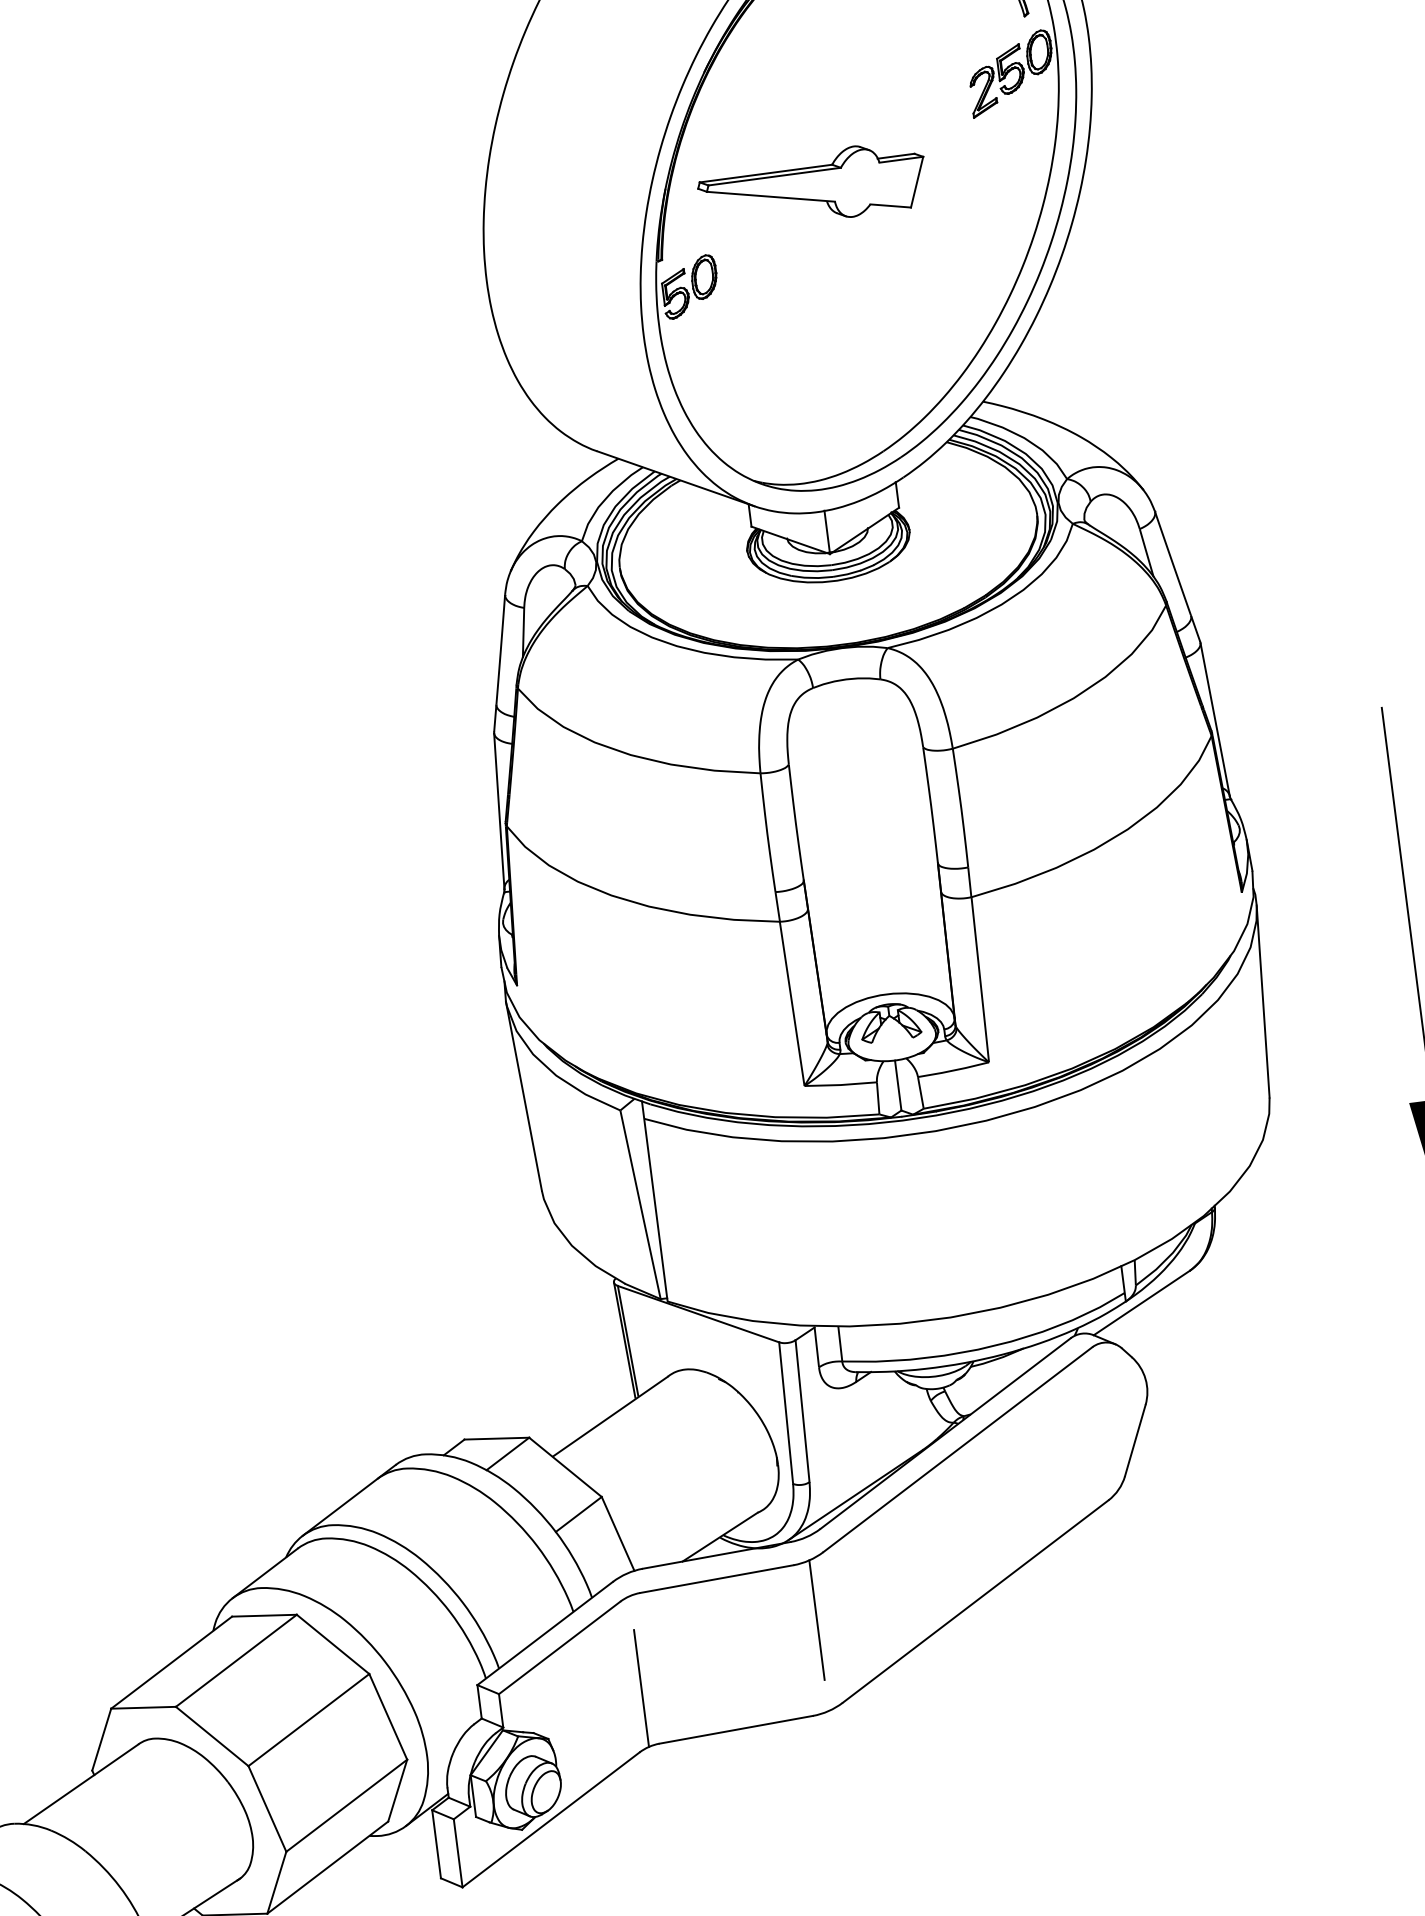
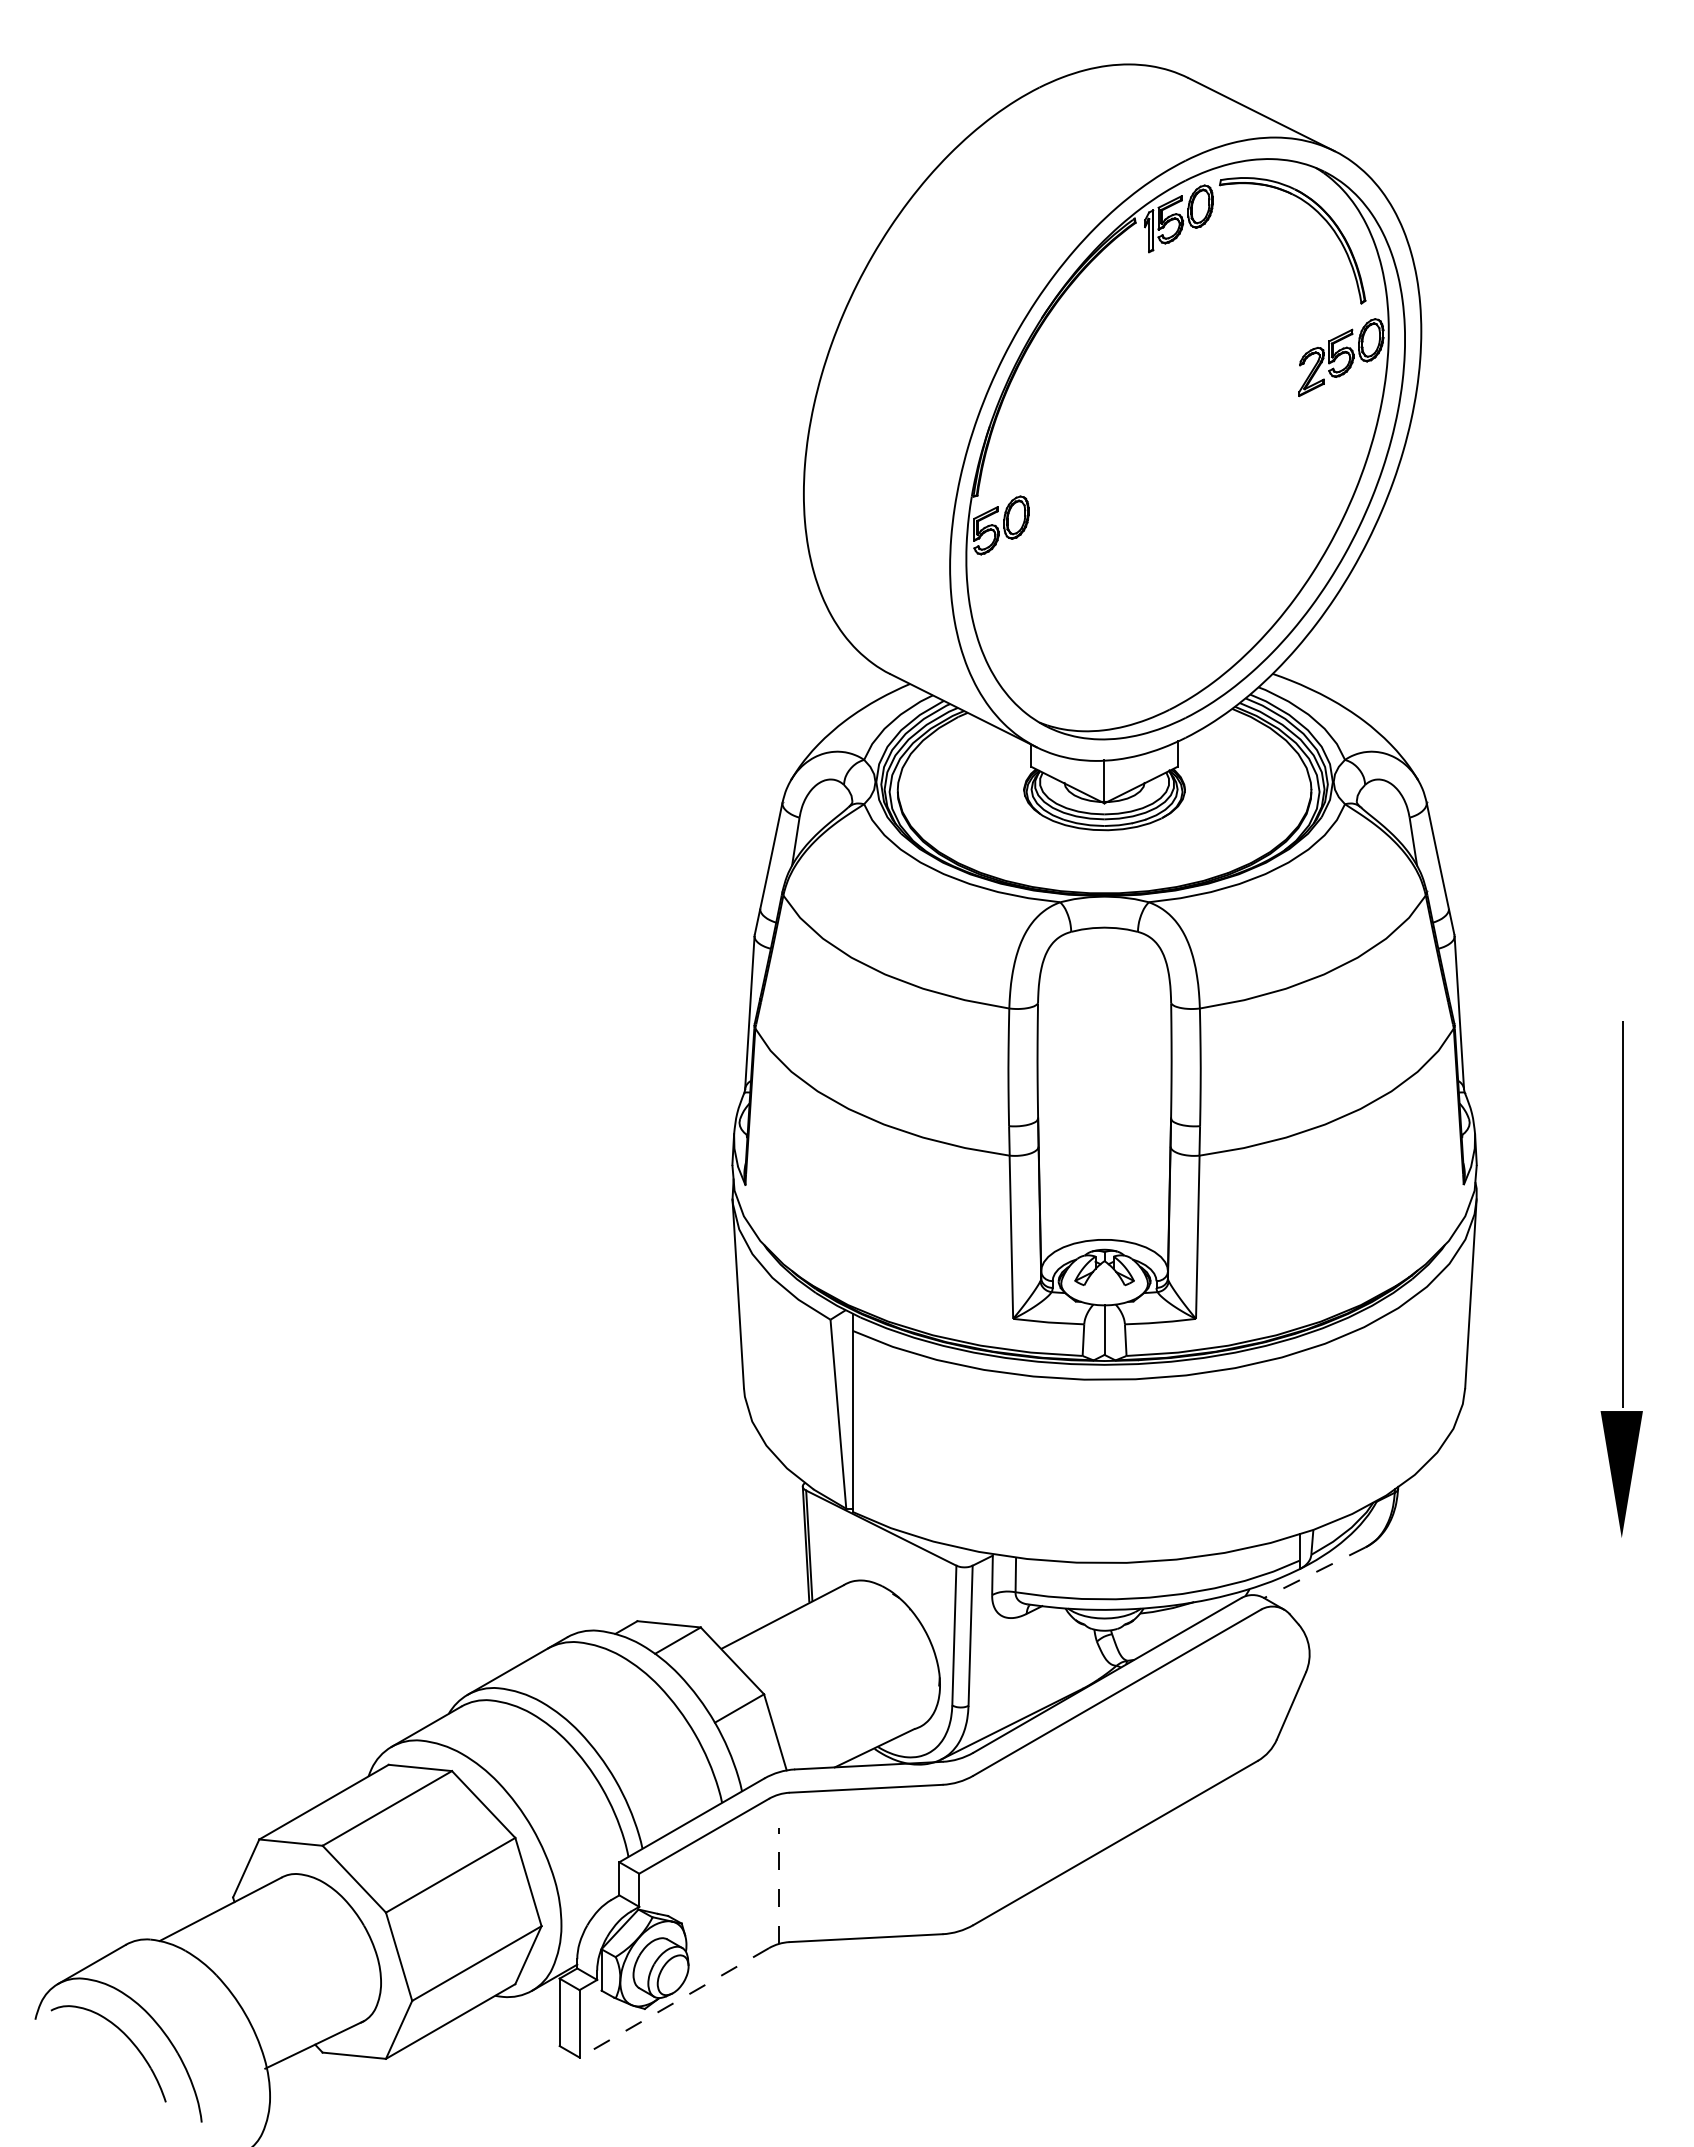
part: (812, 187) -> (1133, 443), removed
line: (1141, 1302) -> (1314, 1572), solid -> dashed
line: (816, 1620) -> (958, 1841), removed
line: (641, 1689) -> (778, 1886), solid -> dashed
line: (550, 1820) -> (673, 2003), solid -> dashed

